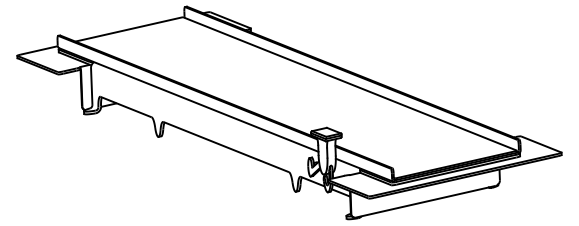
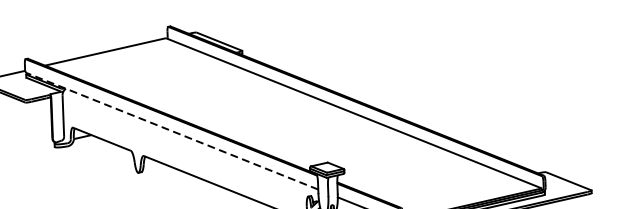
line: (188, 99) -> (172, 130), solid -> dashed

